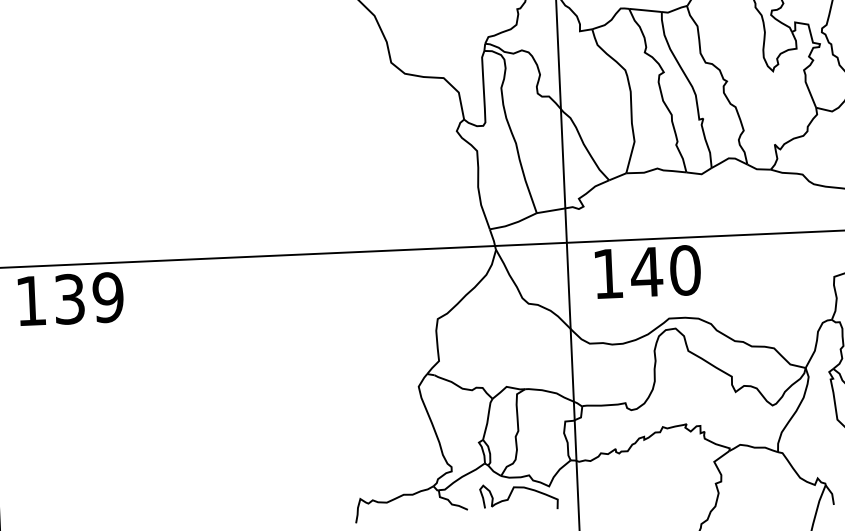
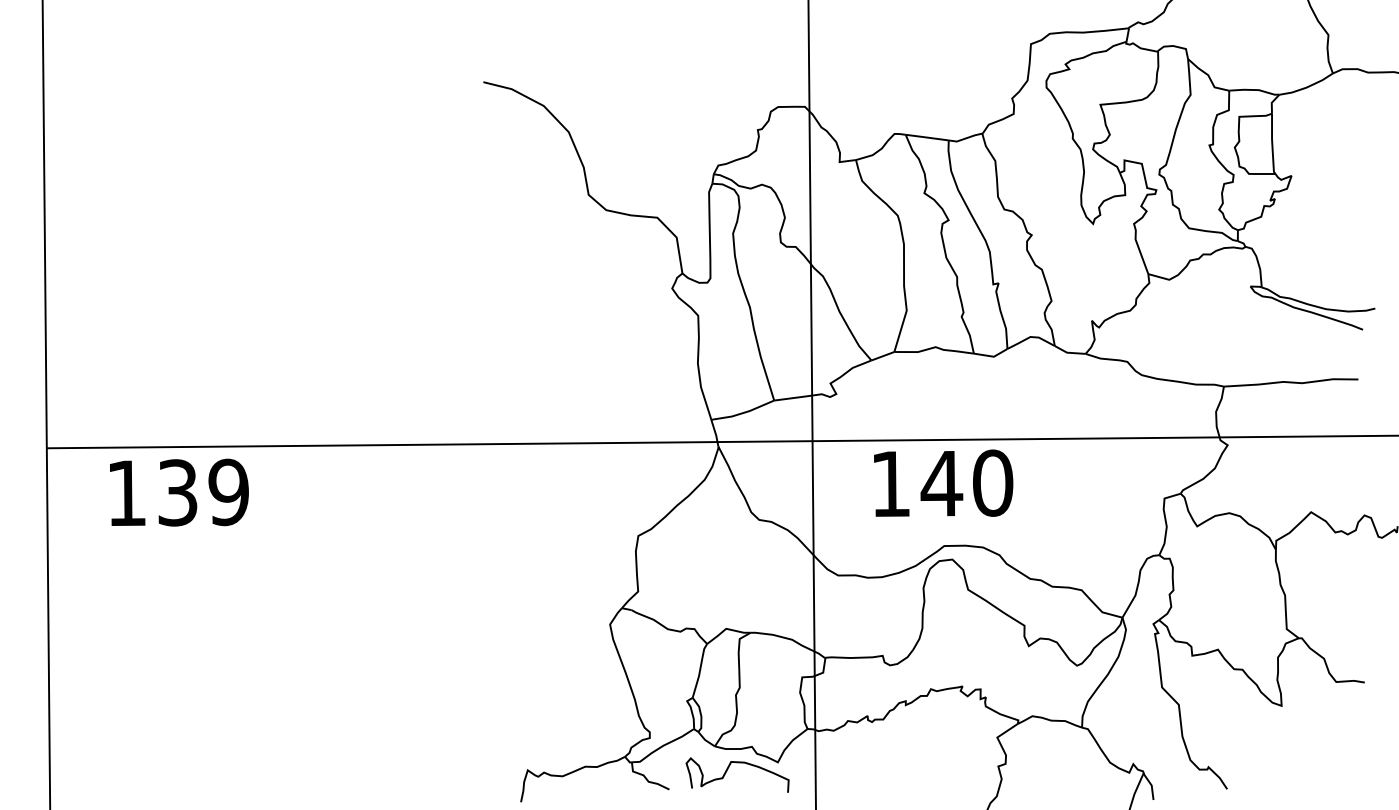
text: (647, 271) -> (943, 482), moved
text: (71, 298) -> (179, 492), moved

